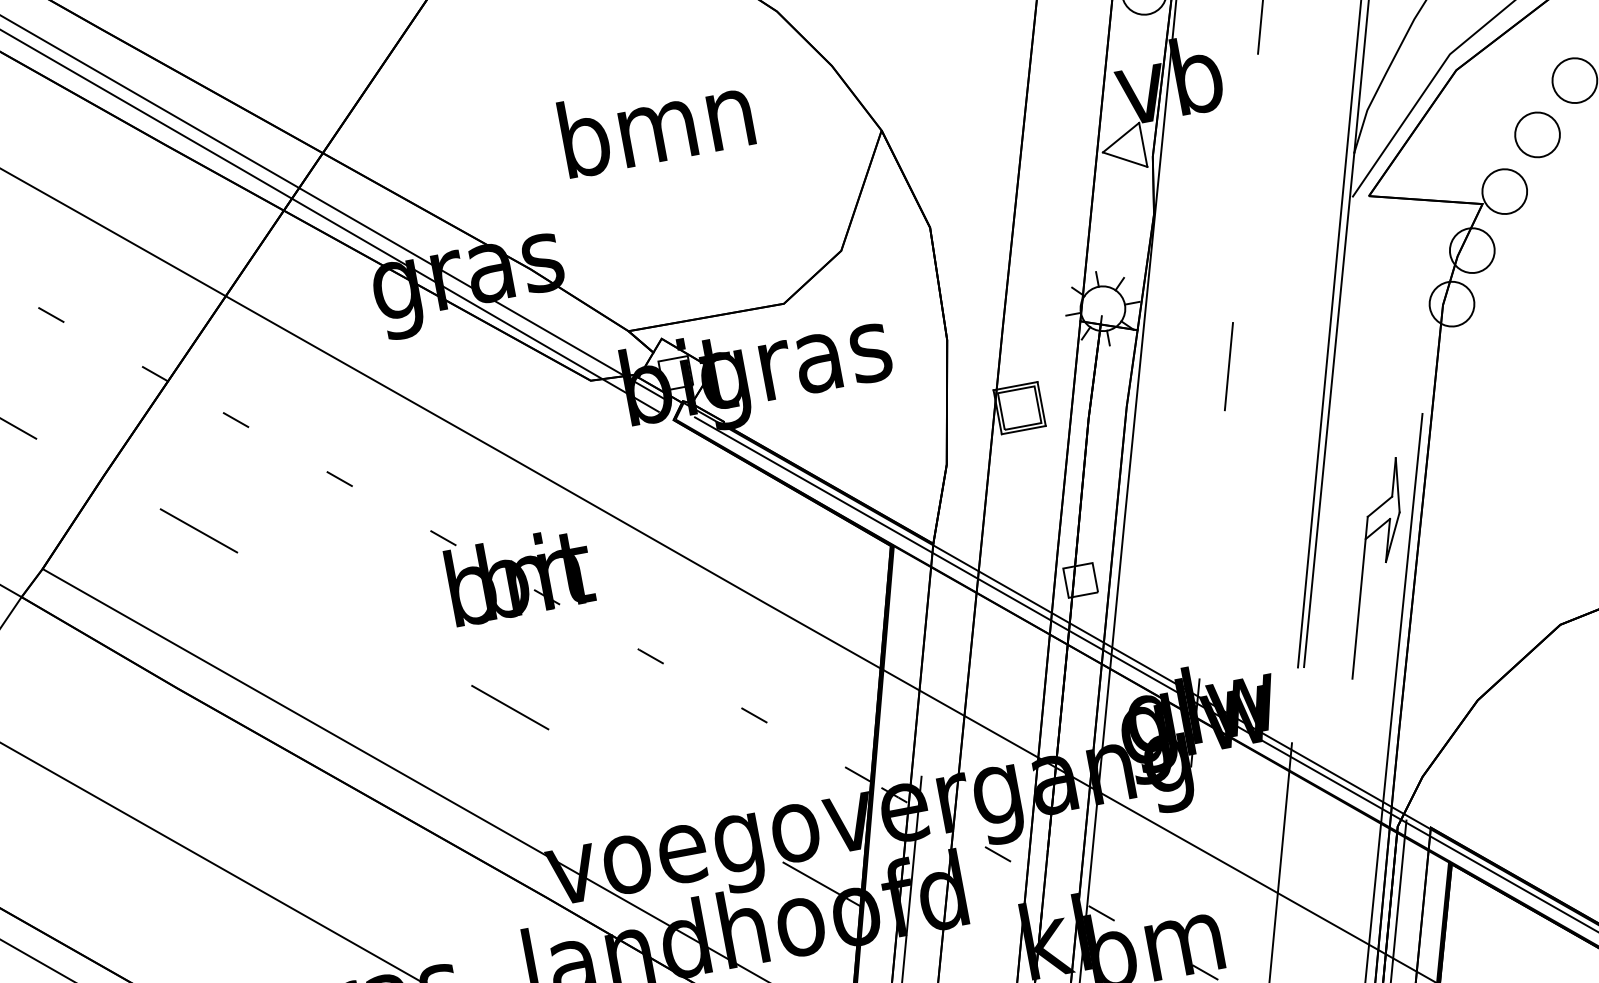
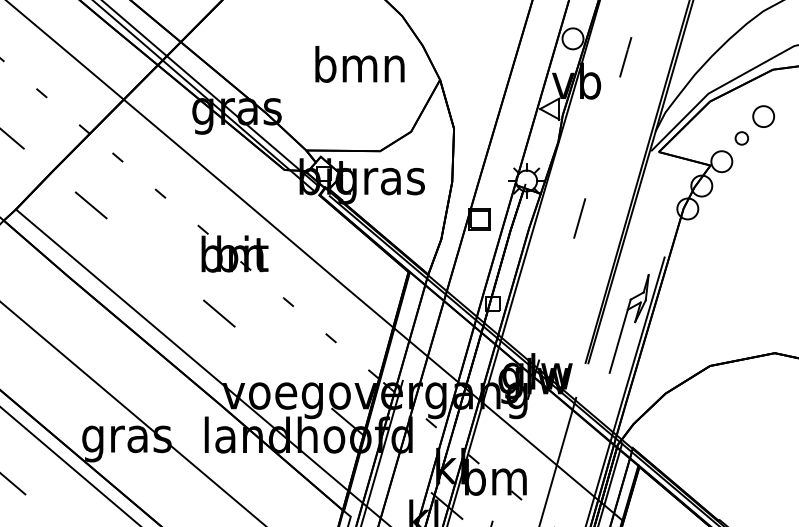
text: (655, 124) -> (359, 64), moved
part: (1536, 135) -> (741, 138), size x0.6

